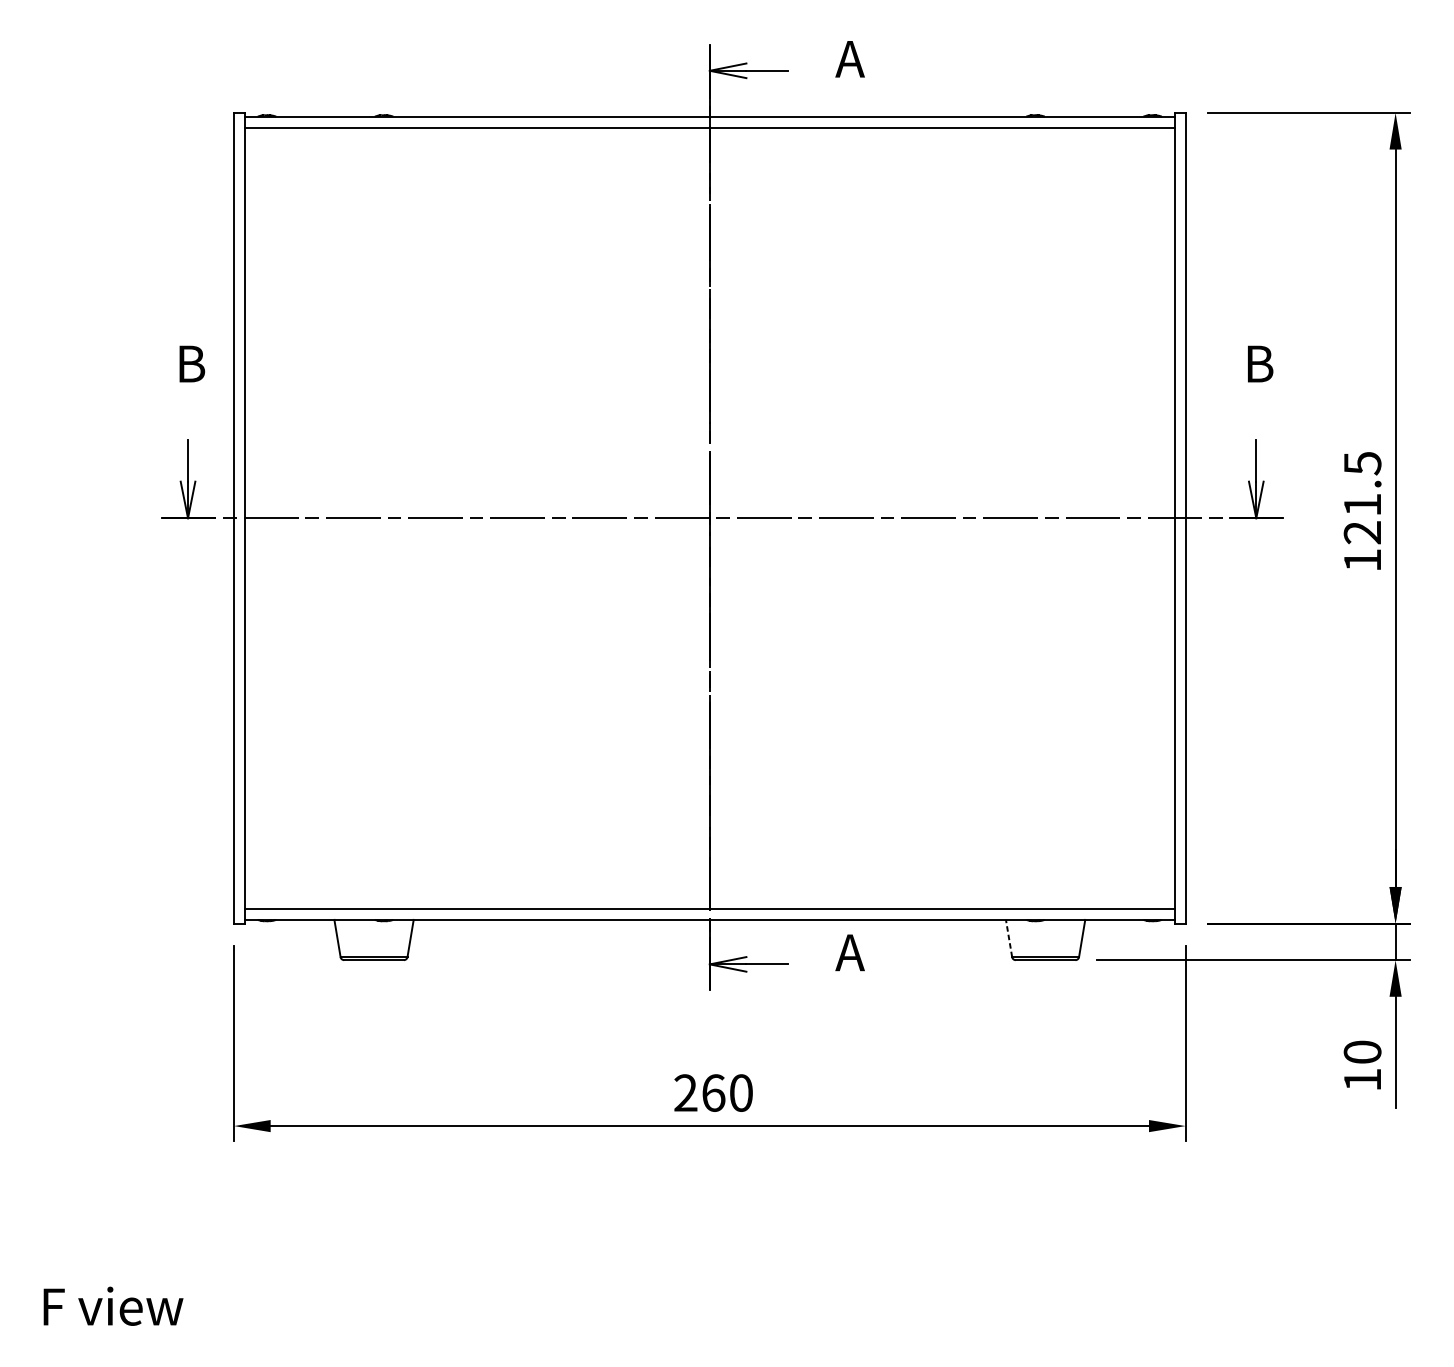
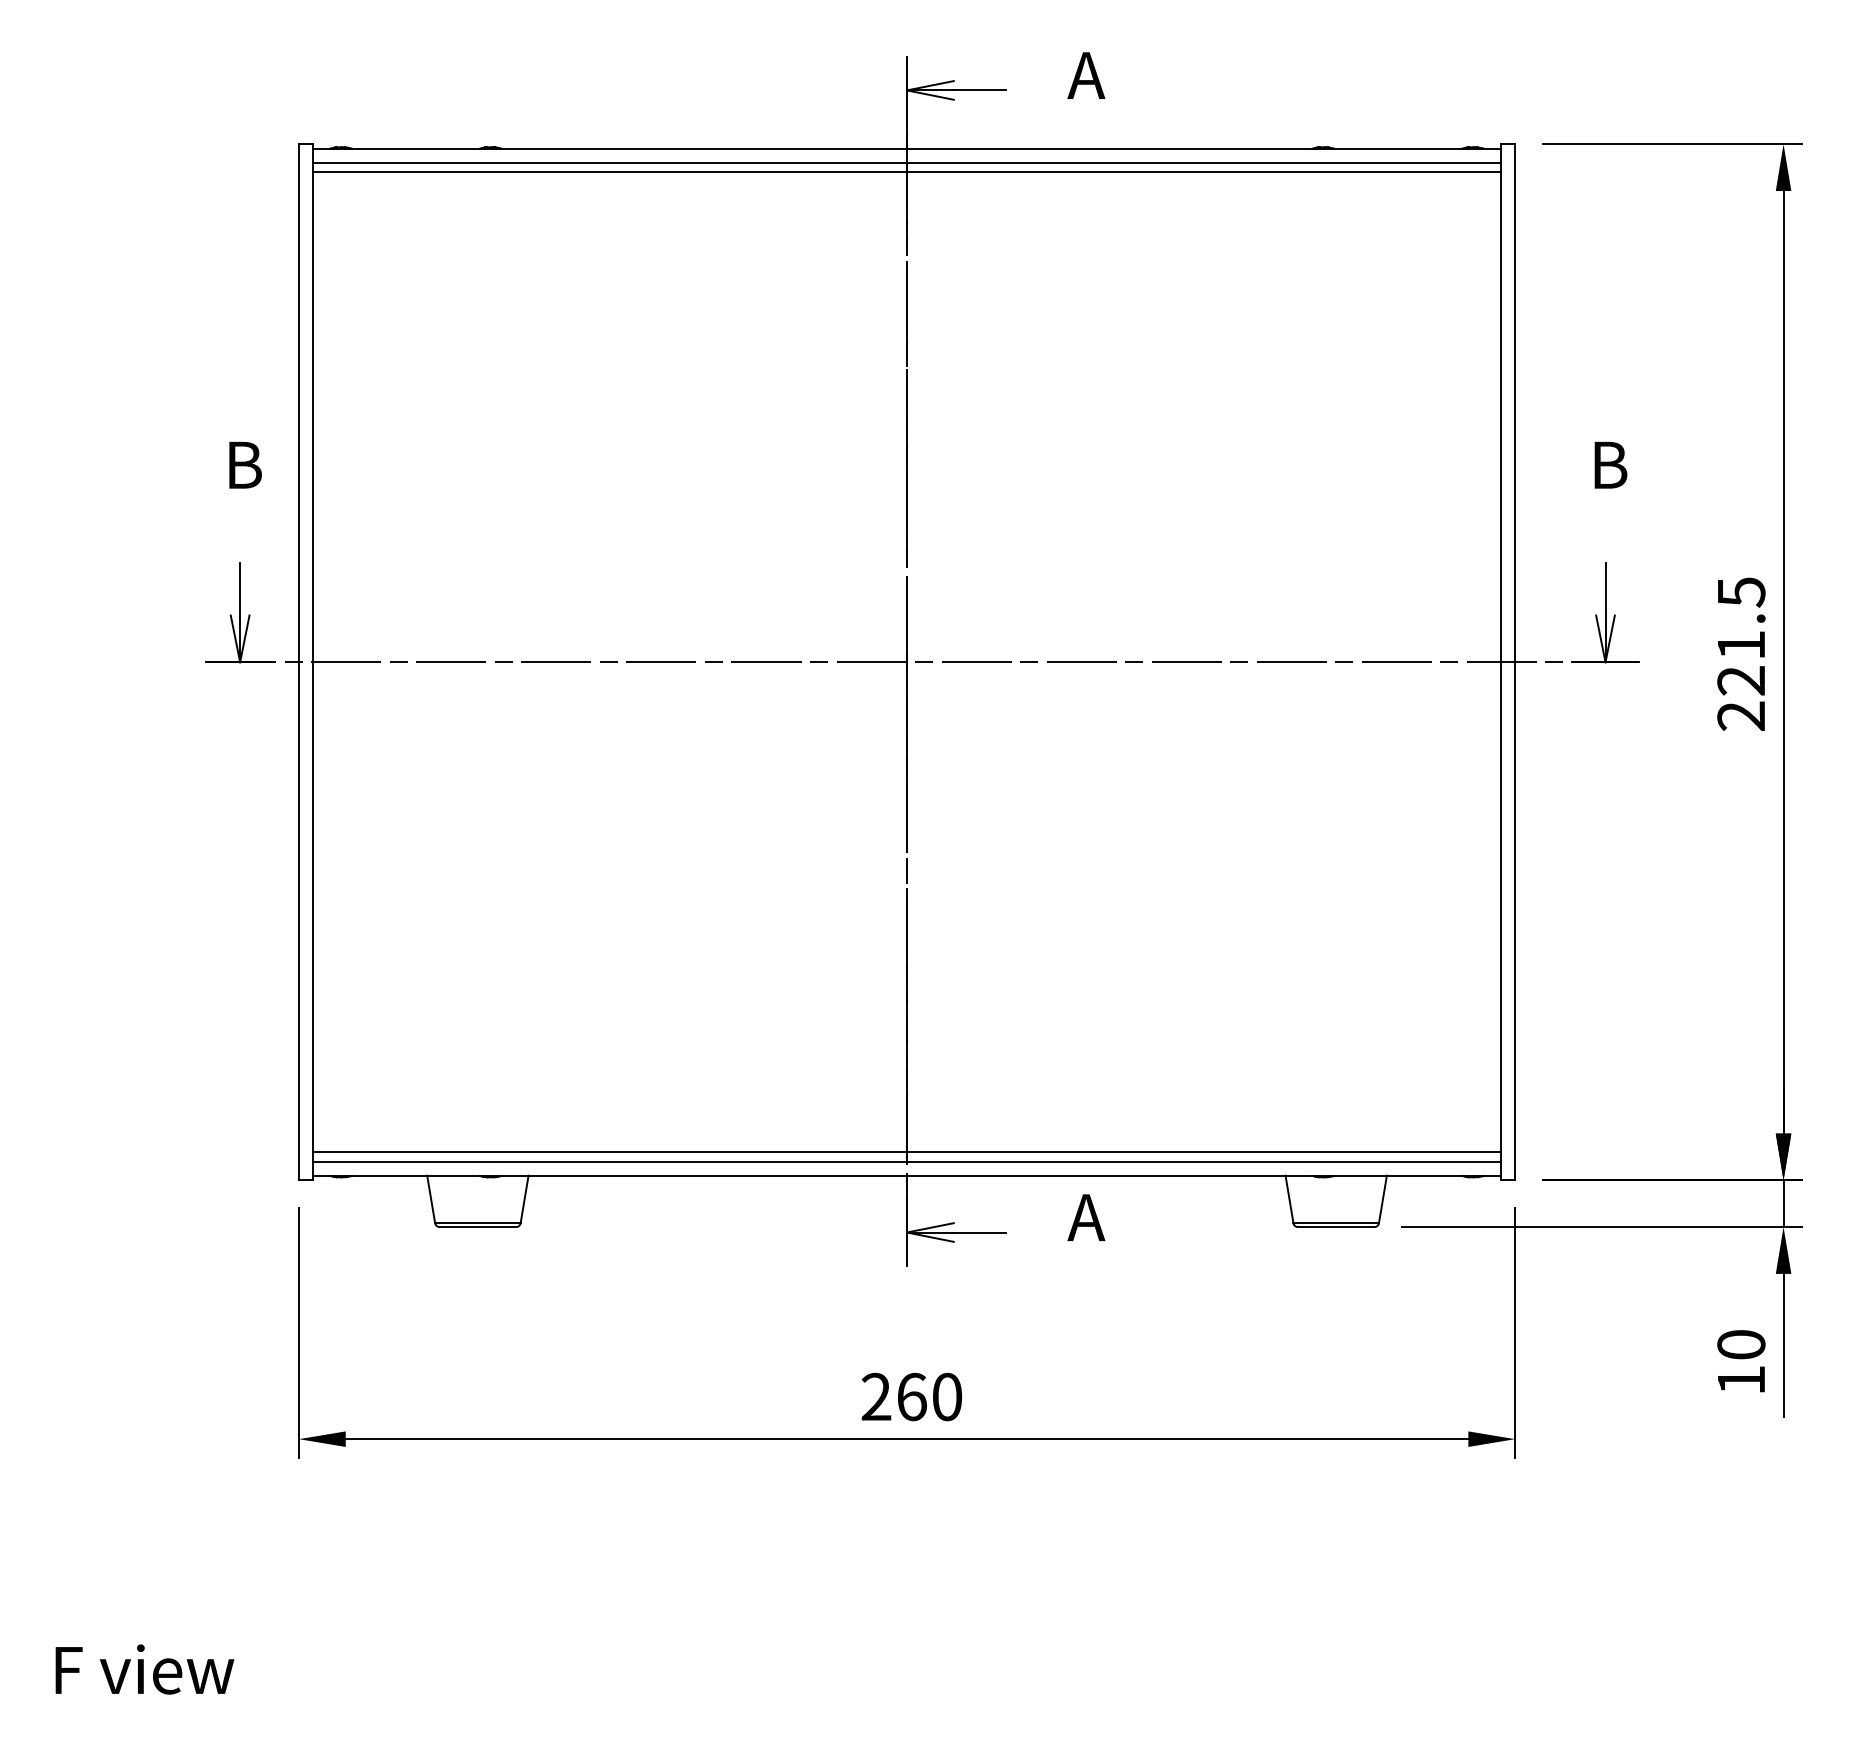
line: (710, 135) -> (907, 172), added
text: (1361, 559) -> (1740, 715), 121.5 -> 221.5
line: (710, 901) -> (907, 1152), added
line: (1009, 937) -> (1289, 1198), dashed -> solid

